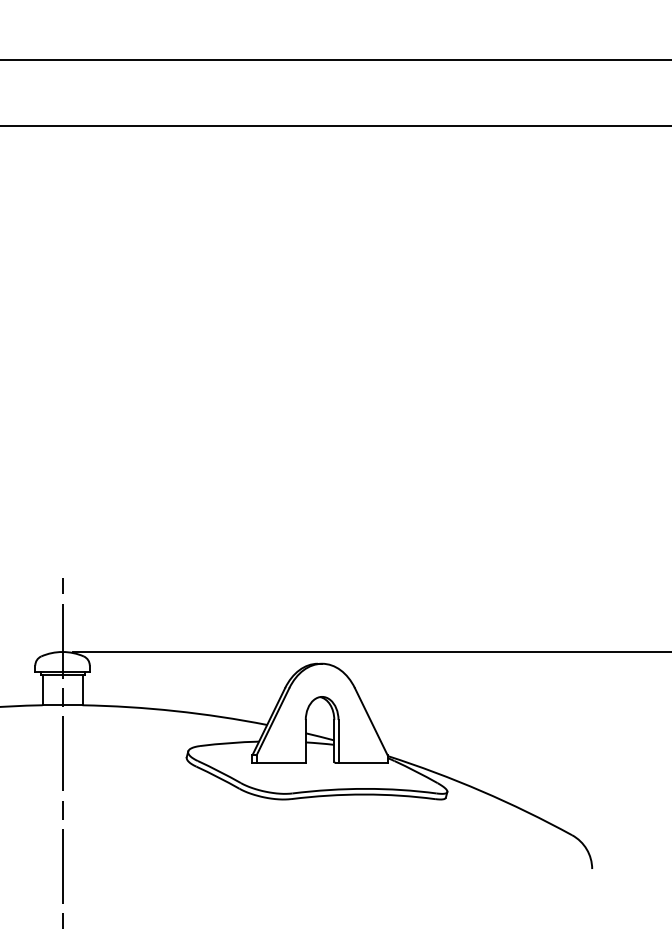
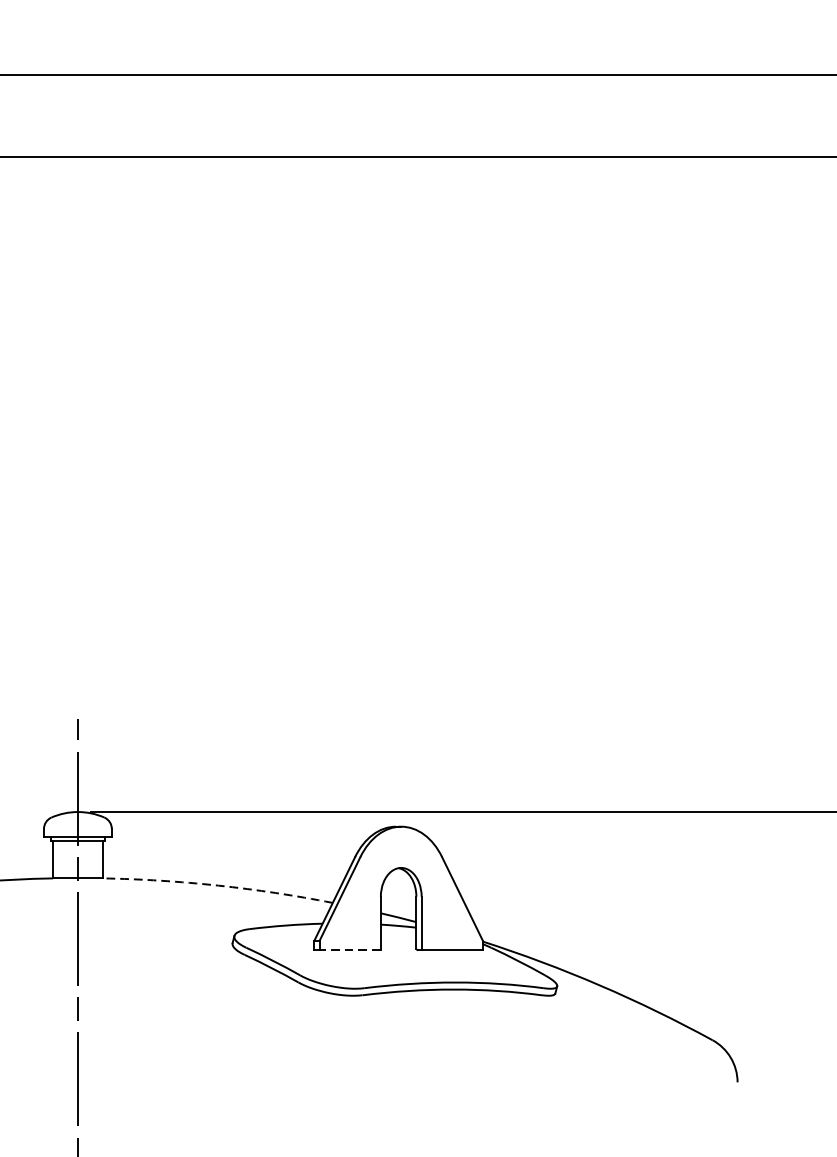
arc: (175, 711) -> (218, 886), solid -> dashed
line: (281, 763) -> (350, 950), solid -> dashed

